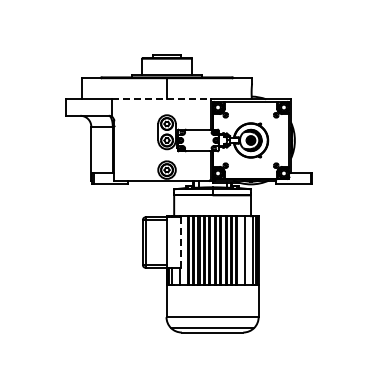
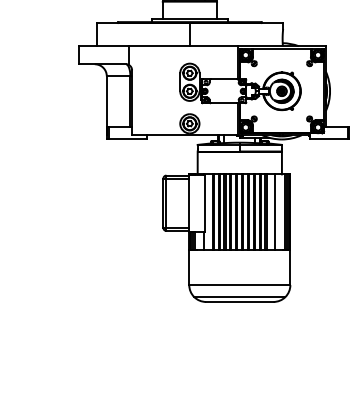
line: (161, 99) -> (183, 46), dashed -> solid
line: (181, 242) -> (205, 203), dashed -> solid

